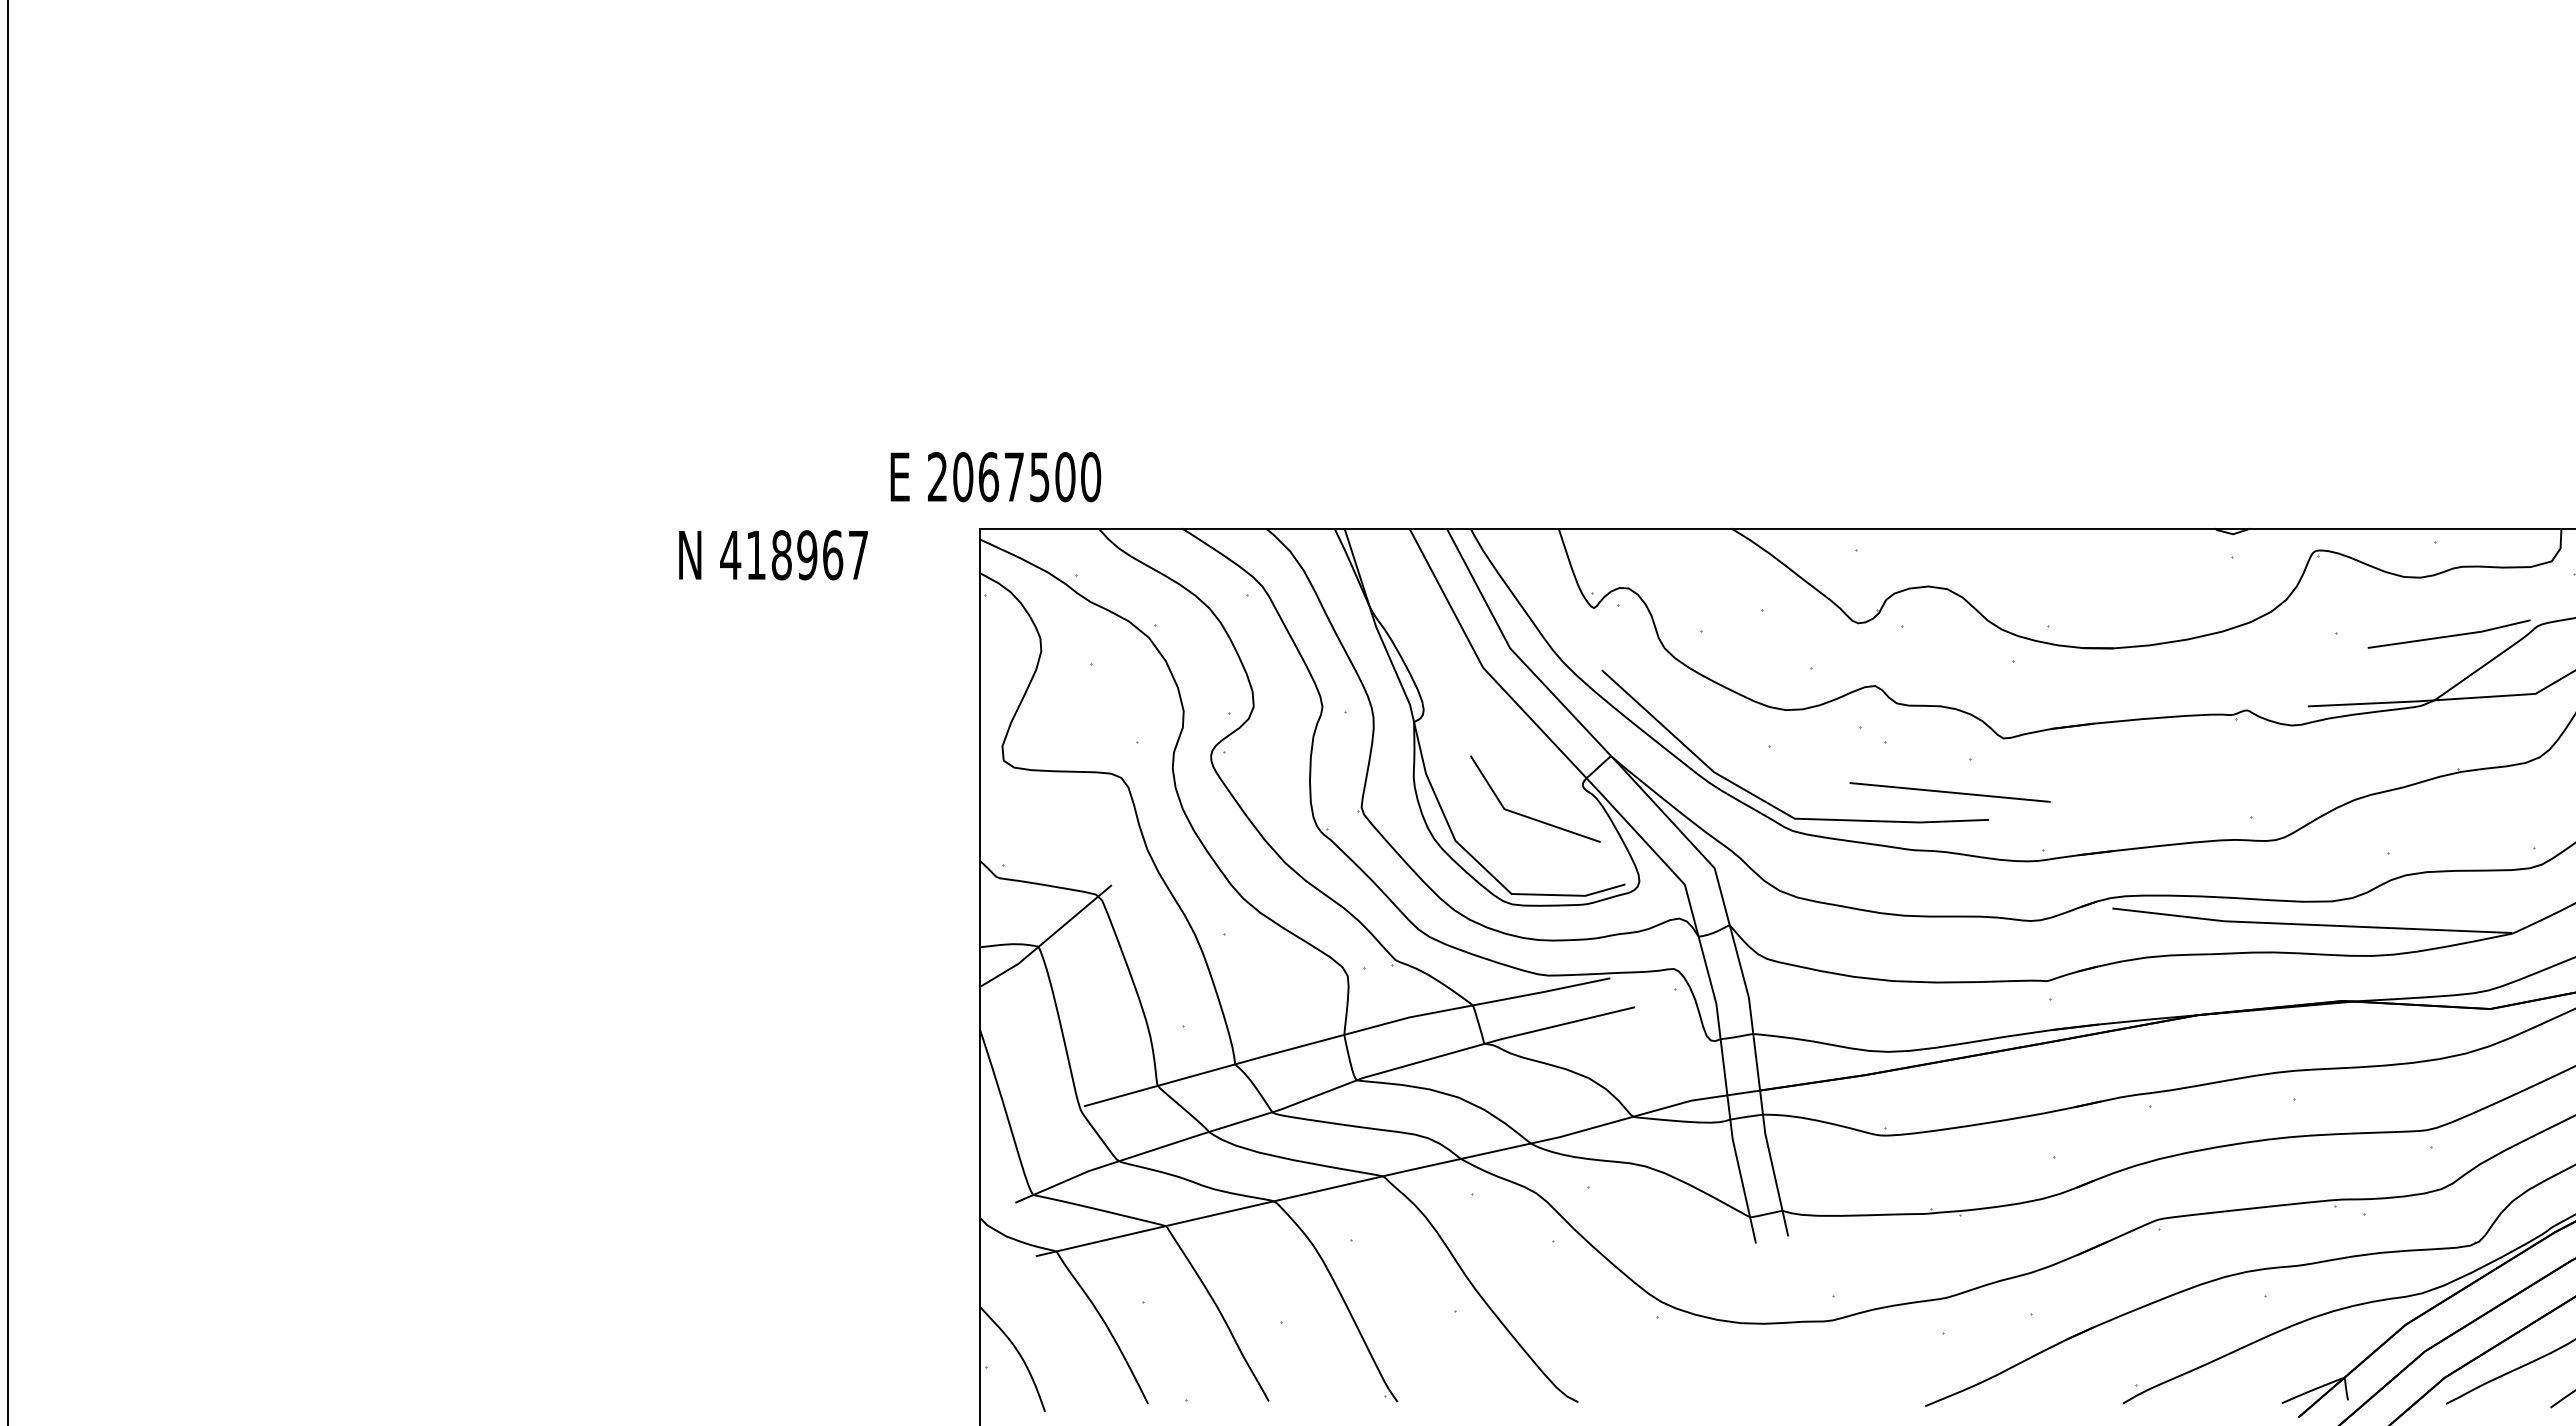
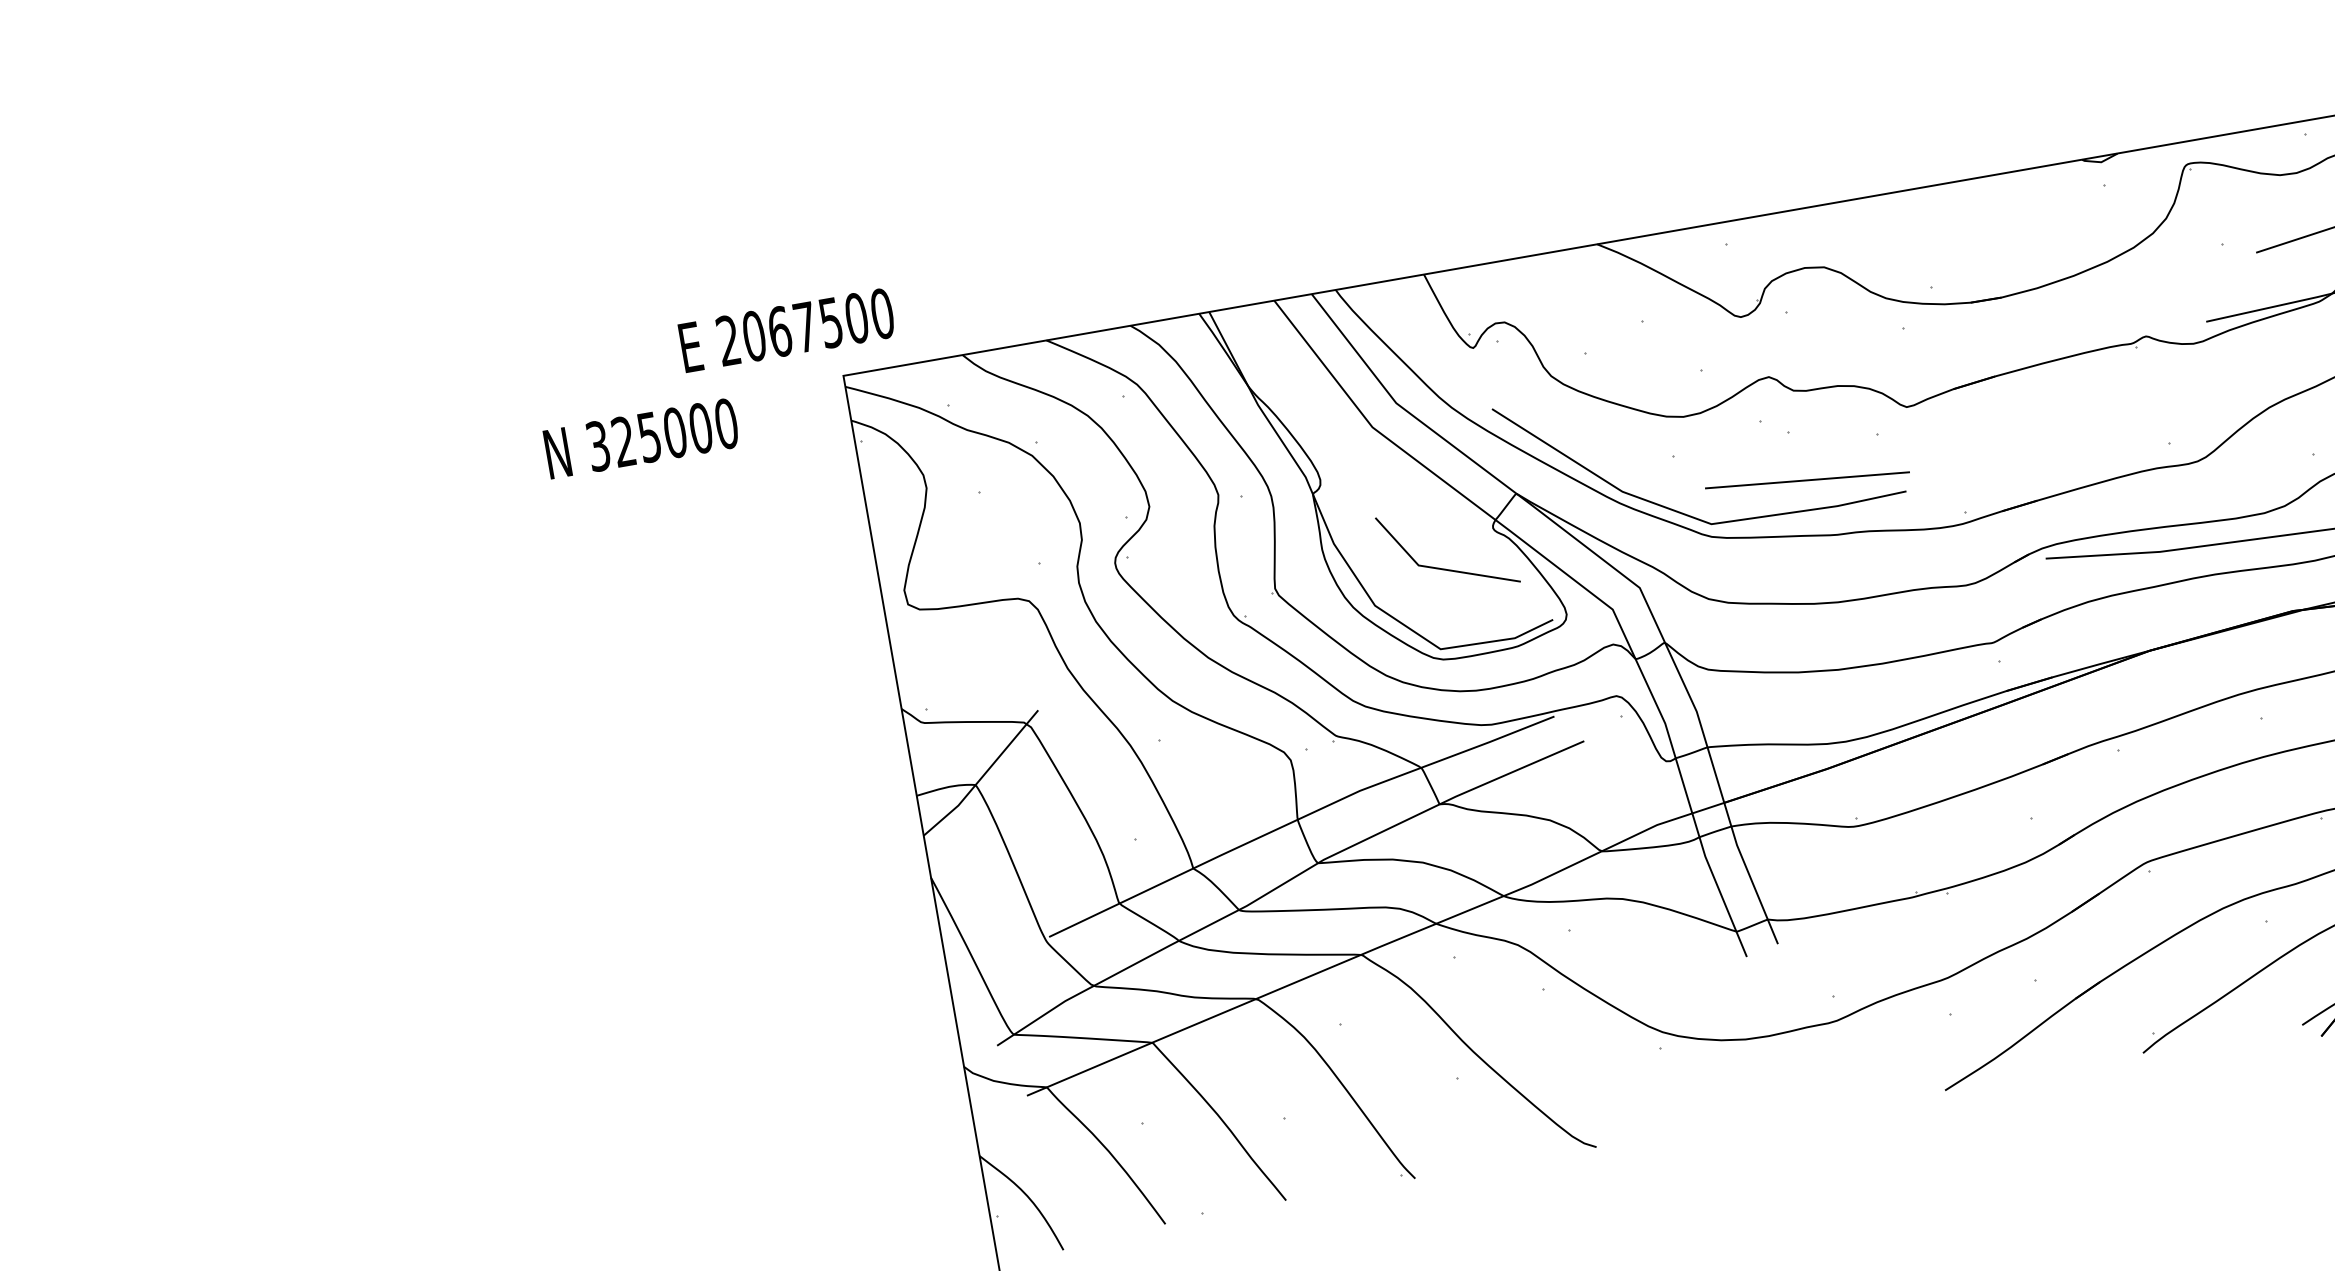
text: (995, 477) -> (786, 330), moved
text: (794, 555) -> (662, 435), 418967 -> 325000
line: (1949, 792) -> (1806, 480), moved

